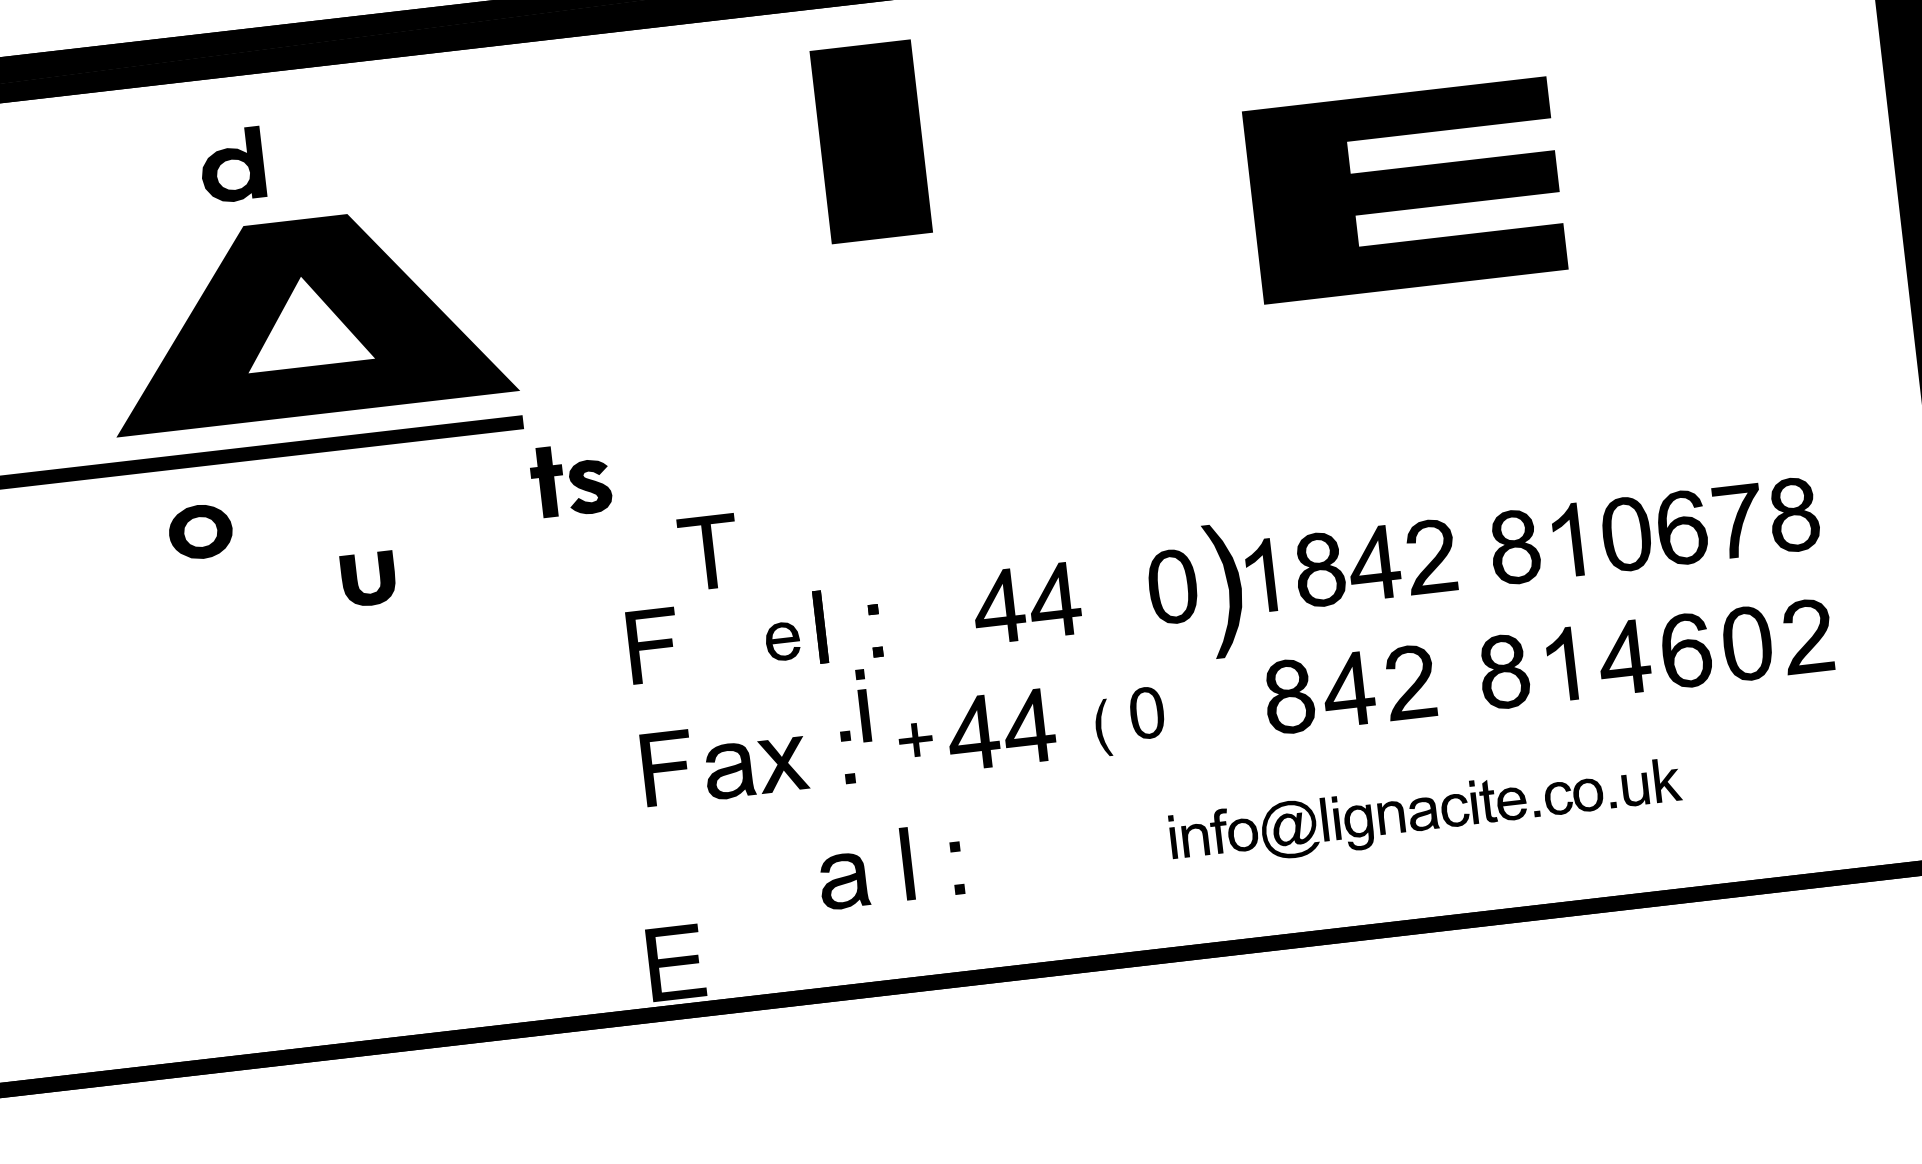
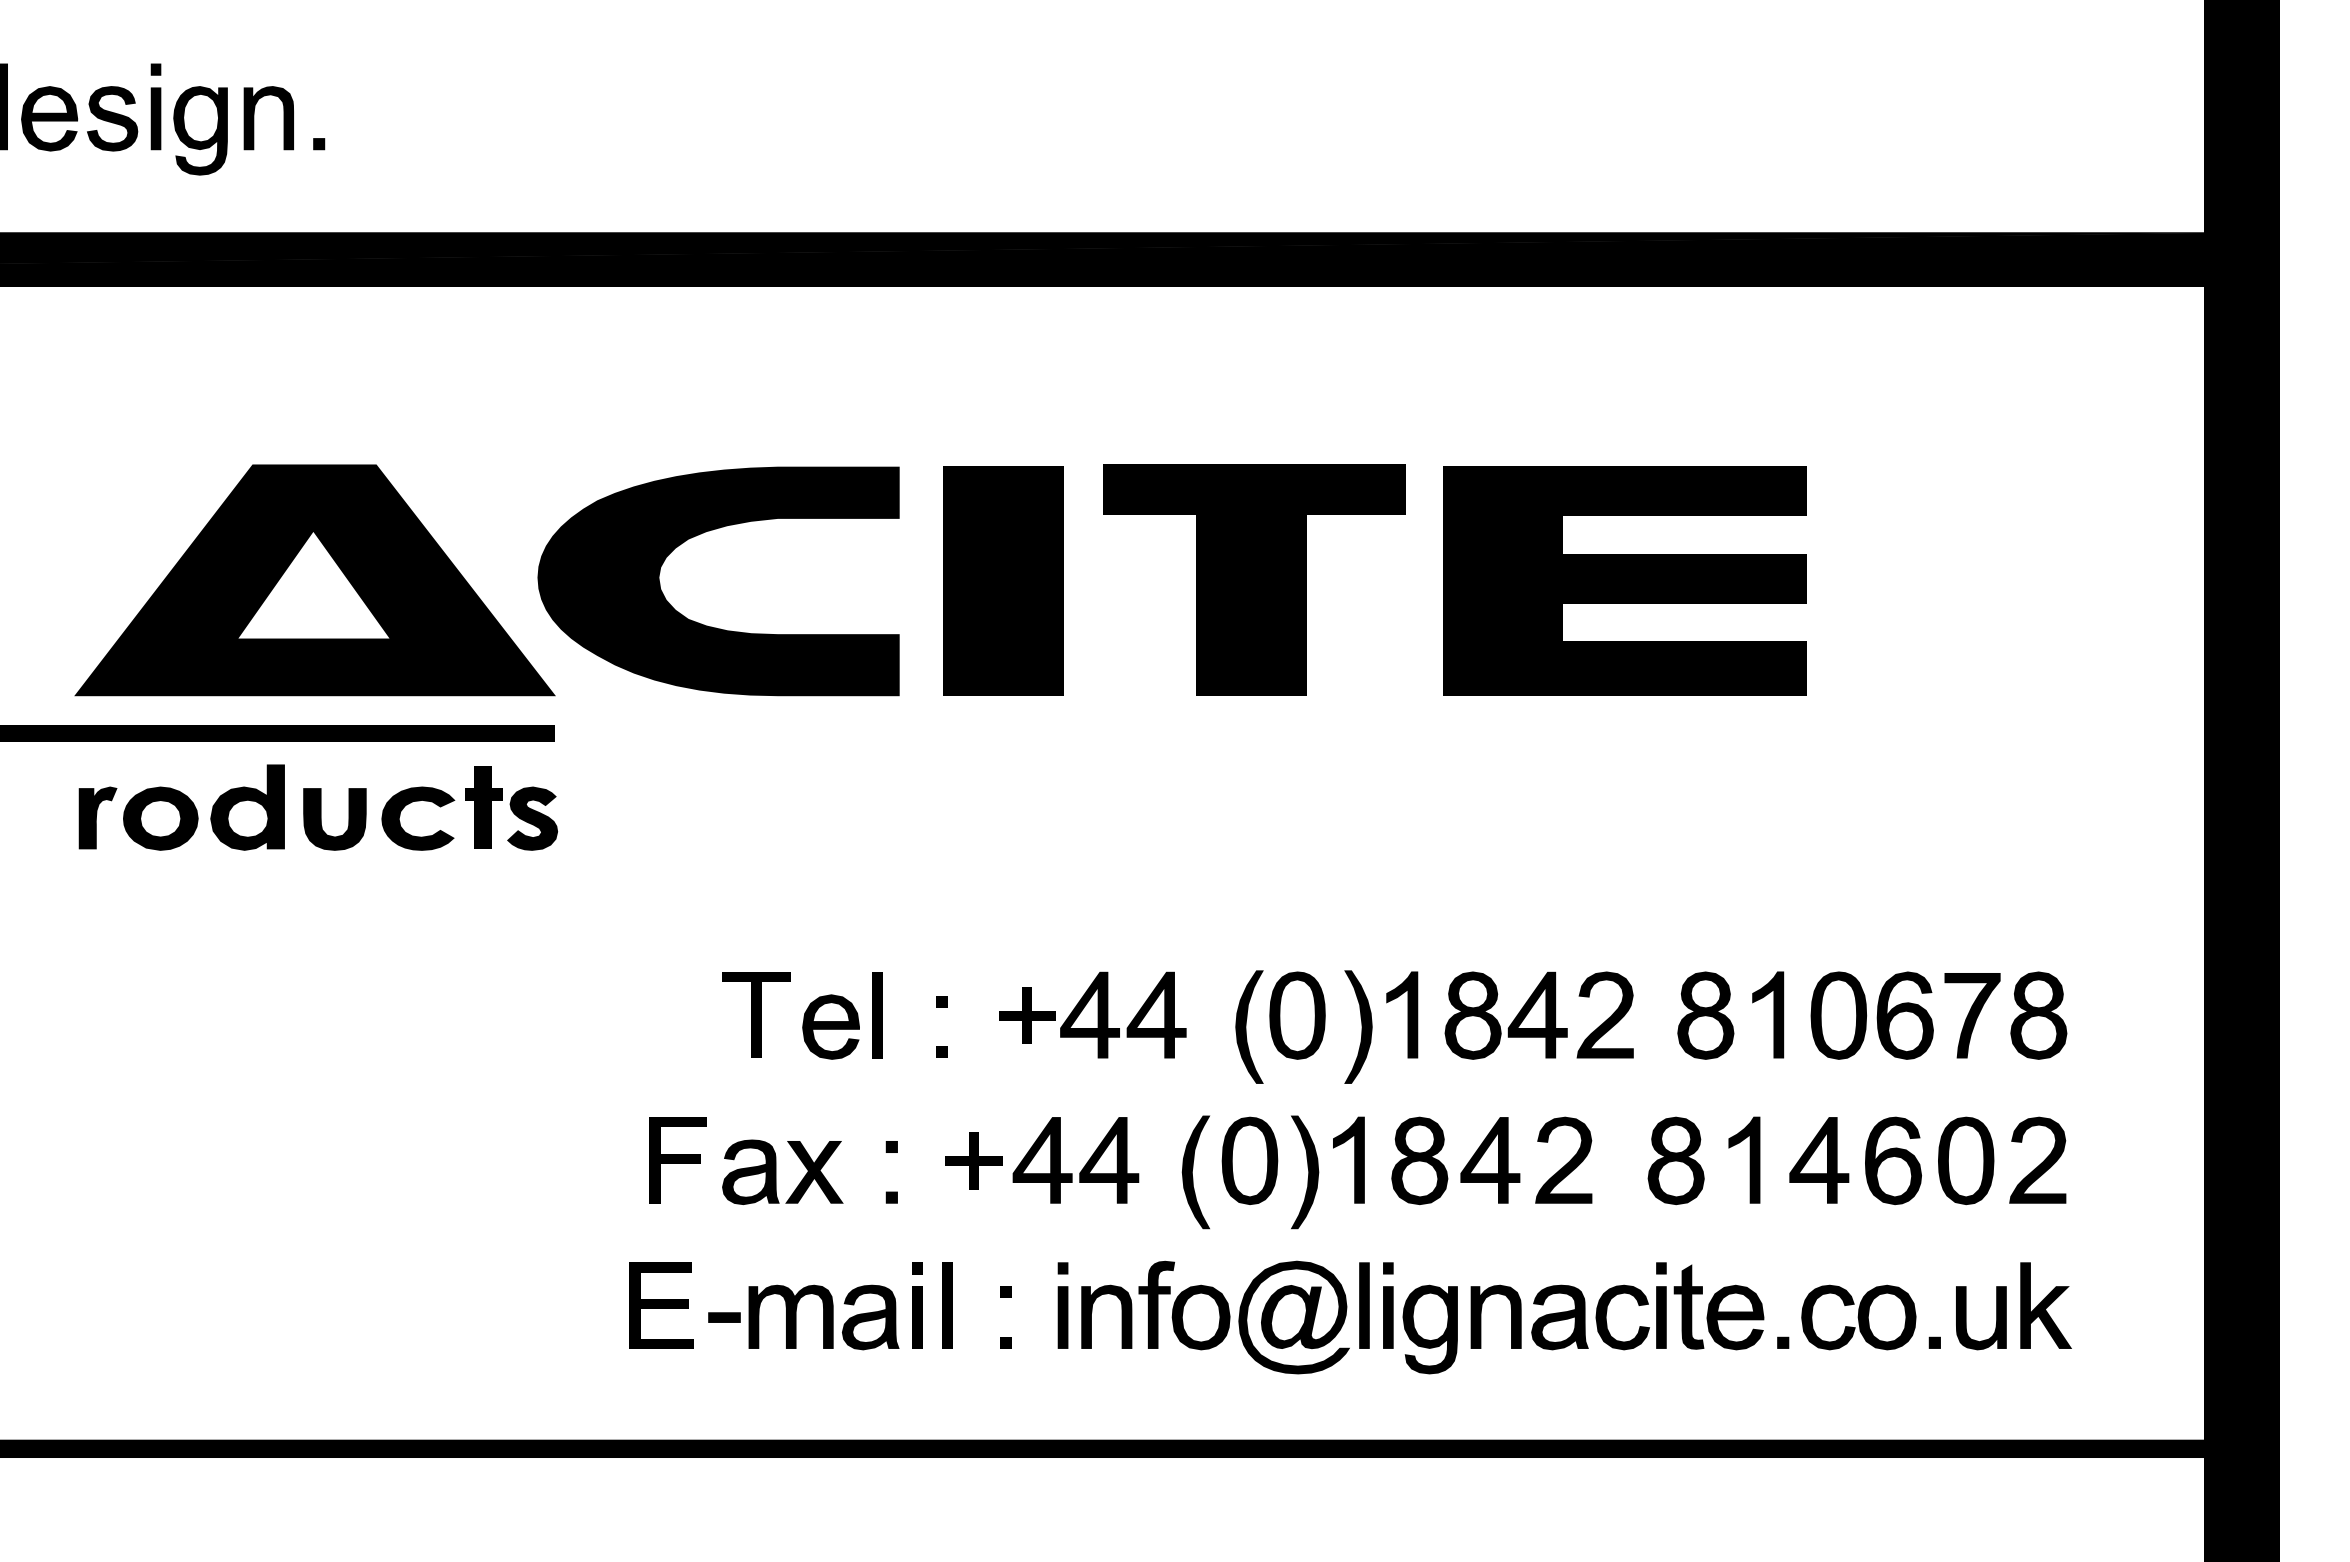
part: (871, 141) -> (1003, 580), moved
part: (232, 165) -> (247, 807), moved
fill: (1094, 226) -> (1254, 580), added
fill: (645, 278) -> (718, 581), added
part: (570, 480) -> (511, 808), moved
fill: (416, 506) -> (418, 818), added
fill: (147, 537) -> (97, 817), added
part: (709, 551) -> (756, 1014), moved
part: (357, 580) -> (321, 819), moved
part: (1225, 589) -> (1358, 1026), size x0.71
fill: (1133, 600) -> (1249, 1026), added
fill: (945, 612) -> (1026, 1015), added
part: (782, 641) -> (830, 1026), size x1.43
part: (653, 645) -> (677, 1014), removed
fill: (1229, 702) -> (1348, 1159), added
part: (863, 705) -> (917, 1305), moved
part: (1146, 712) -> (1249, 1160), size x1.43
fill: (1193, 717) -> (1304, 1172), added
part: (1102, 728) -> (1195, 1172), size x1.67
part: (915, 739) -> (973, 1160), size x1.43
part: (1425, 813) -> (1564, 1317), size x1.67
part: (751, 891) -> (759, 1316), added
part: (676, 962) -> (661, 1305), moved

